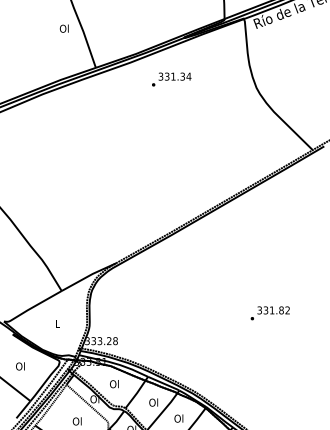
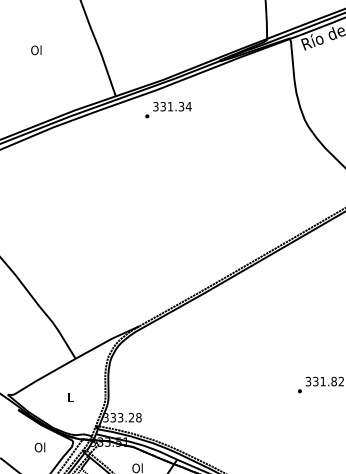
text: (63, 28) -> (35, 50), moved
text: (171, 79) -> (168, 110), moved
text: (20, 366) -> (40, 447), moved

